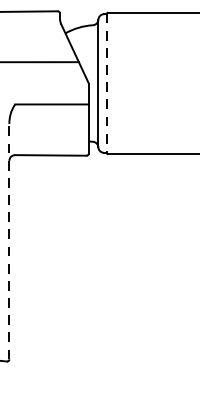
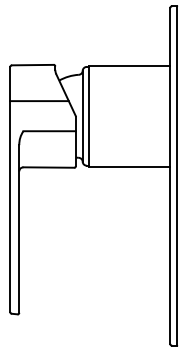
line: (106, 83) -> (88, 116), dashed -> solid
line: (9, 240) -> (19, 228), dashed -> solid

